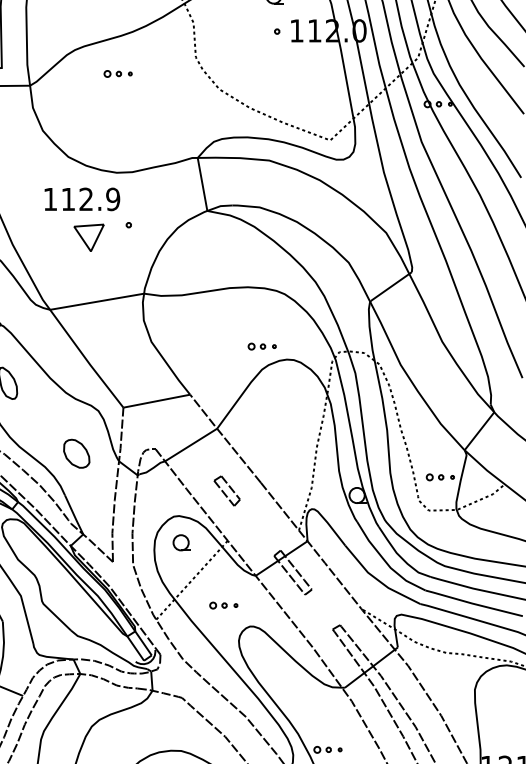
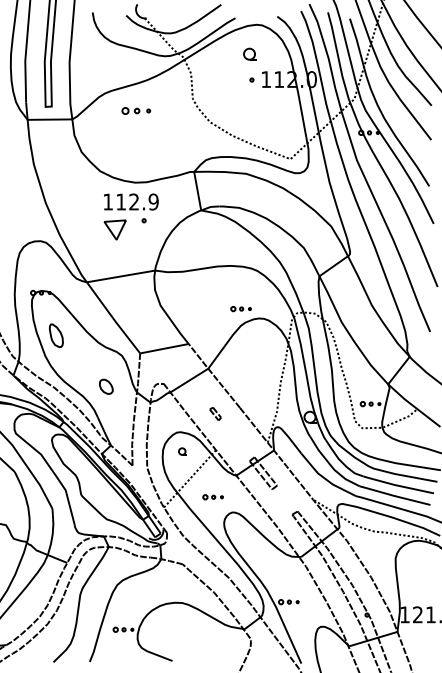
part: (118, 73) -> (136, 110), size x1.4
text: (82, 198) -> (131, 201), moved
part: (77, 453) -> (106, 386), size x0.7
part: (227, 490) -> (215, 413), size x0.6
part: (181, 542) -> (182, 451), size x0.6

